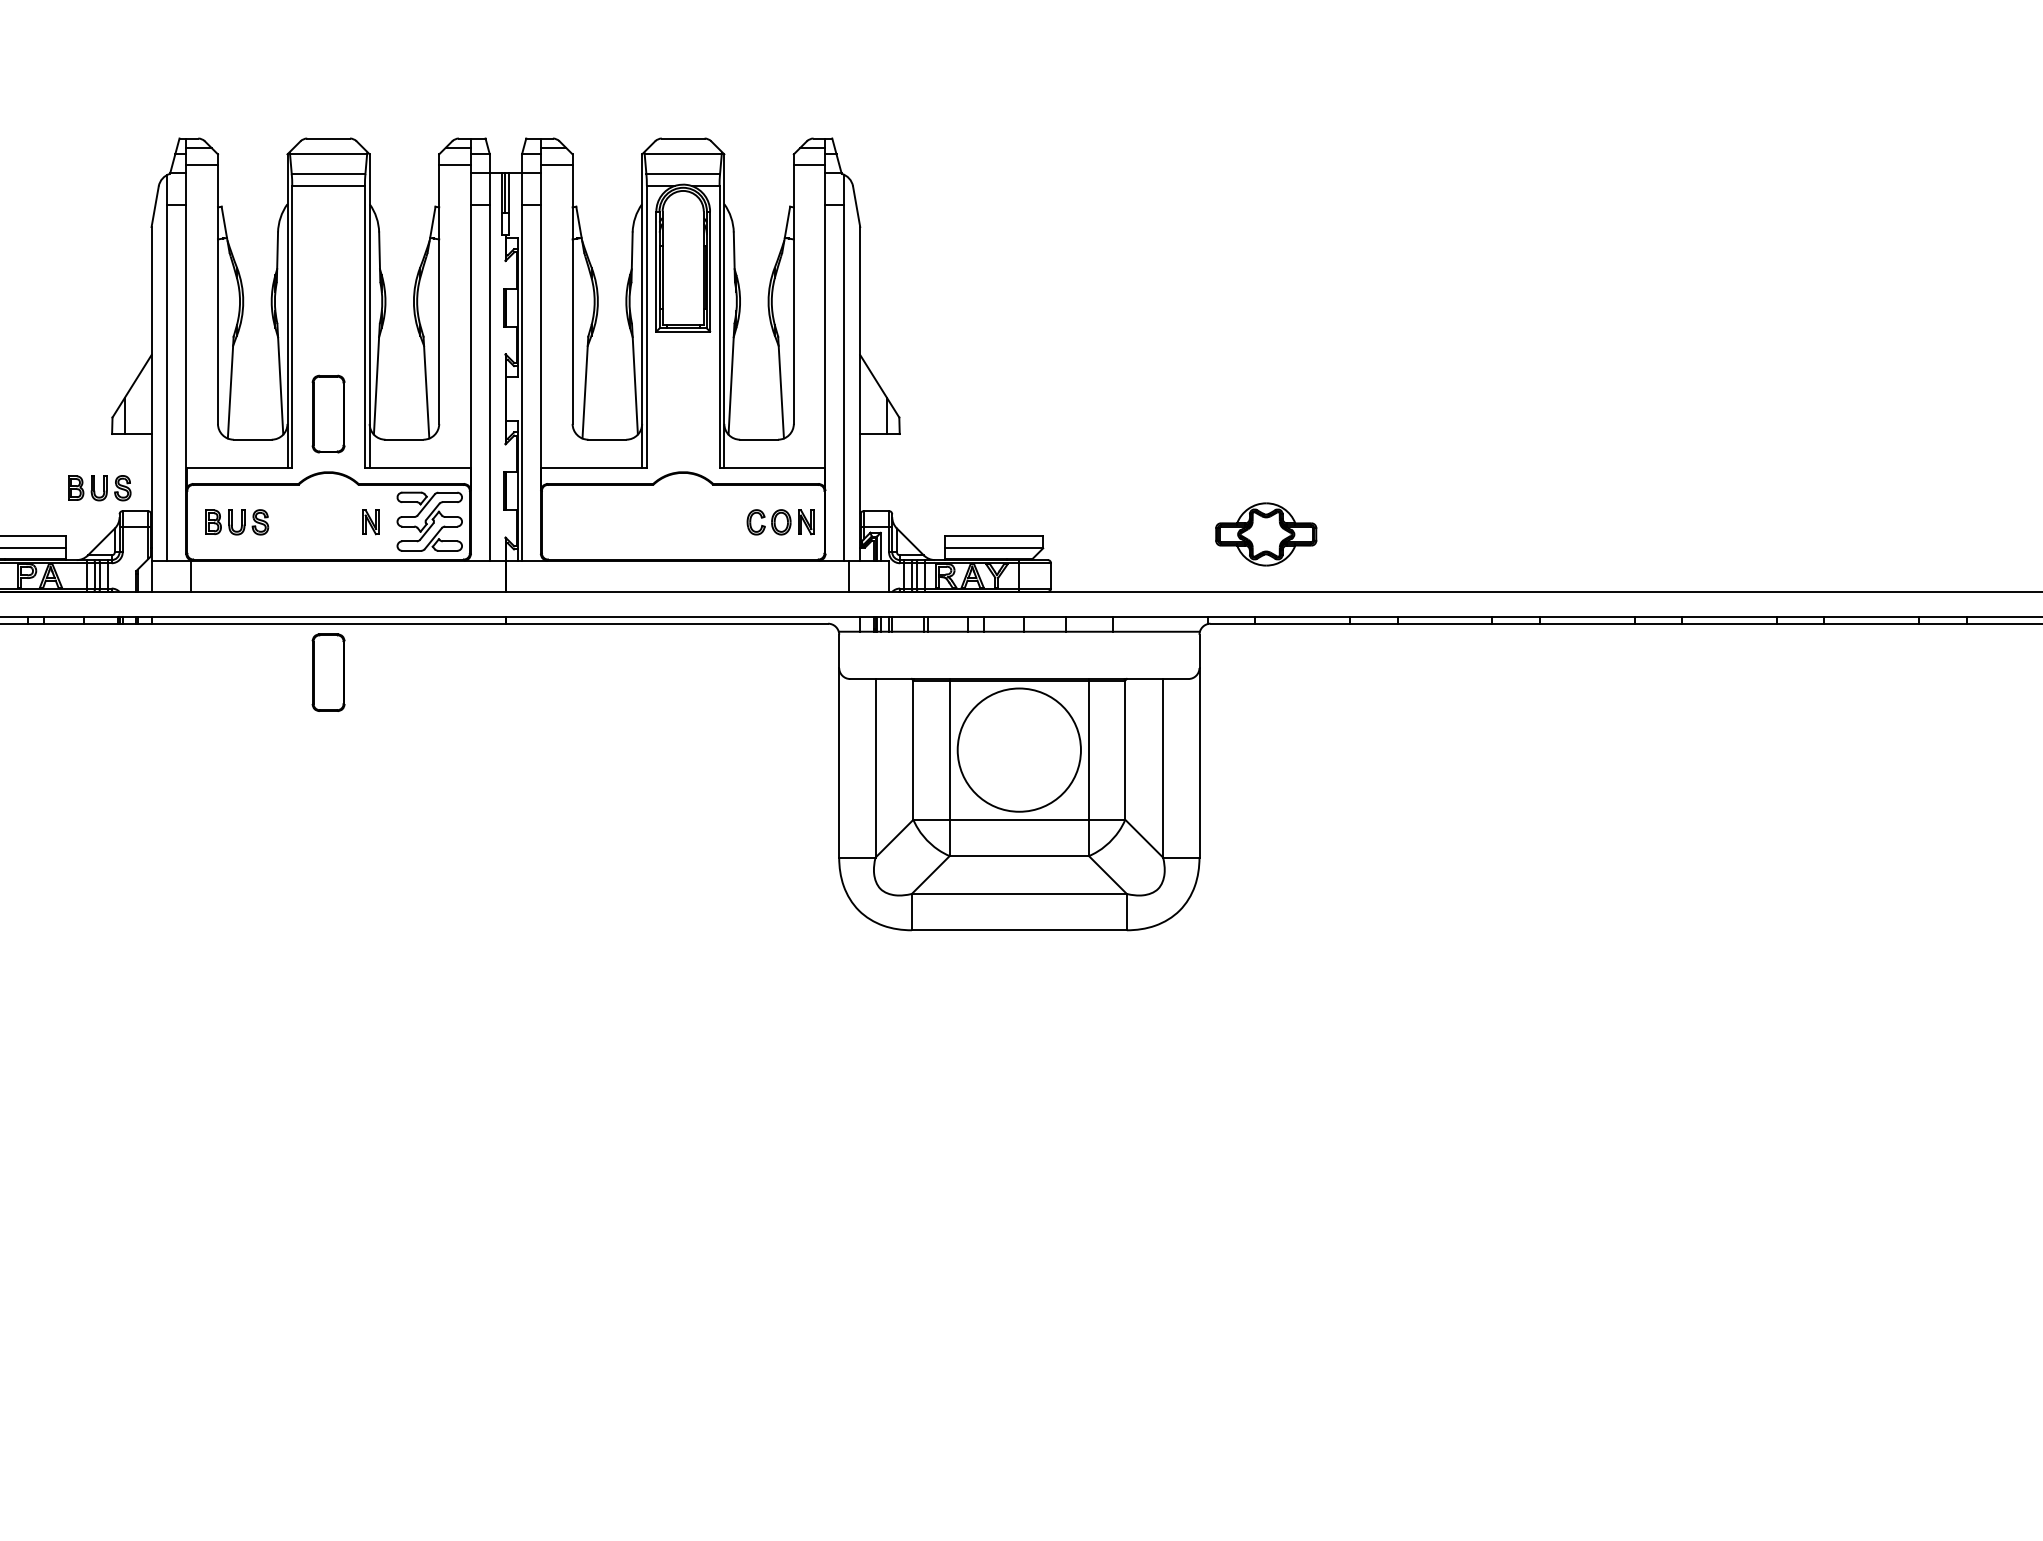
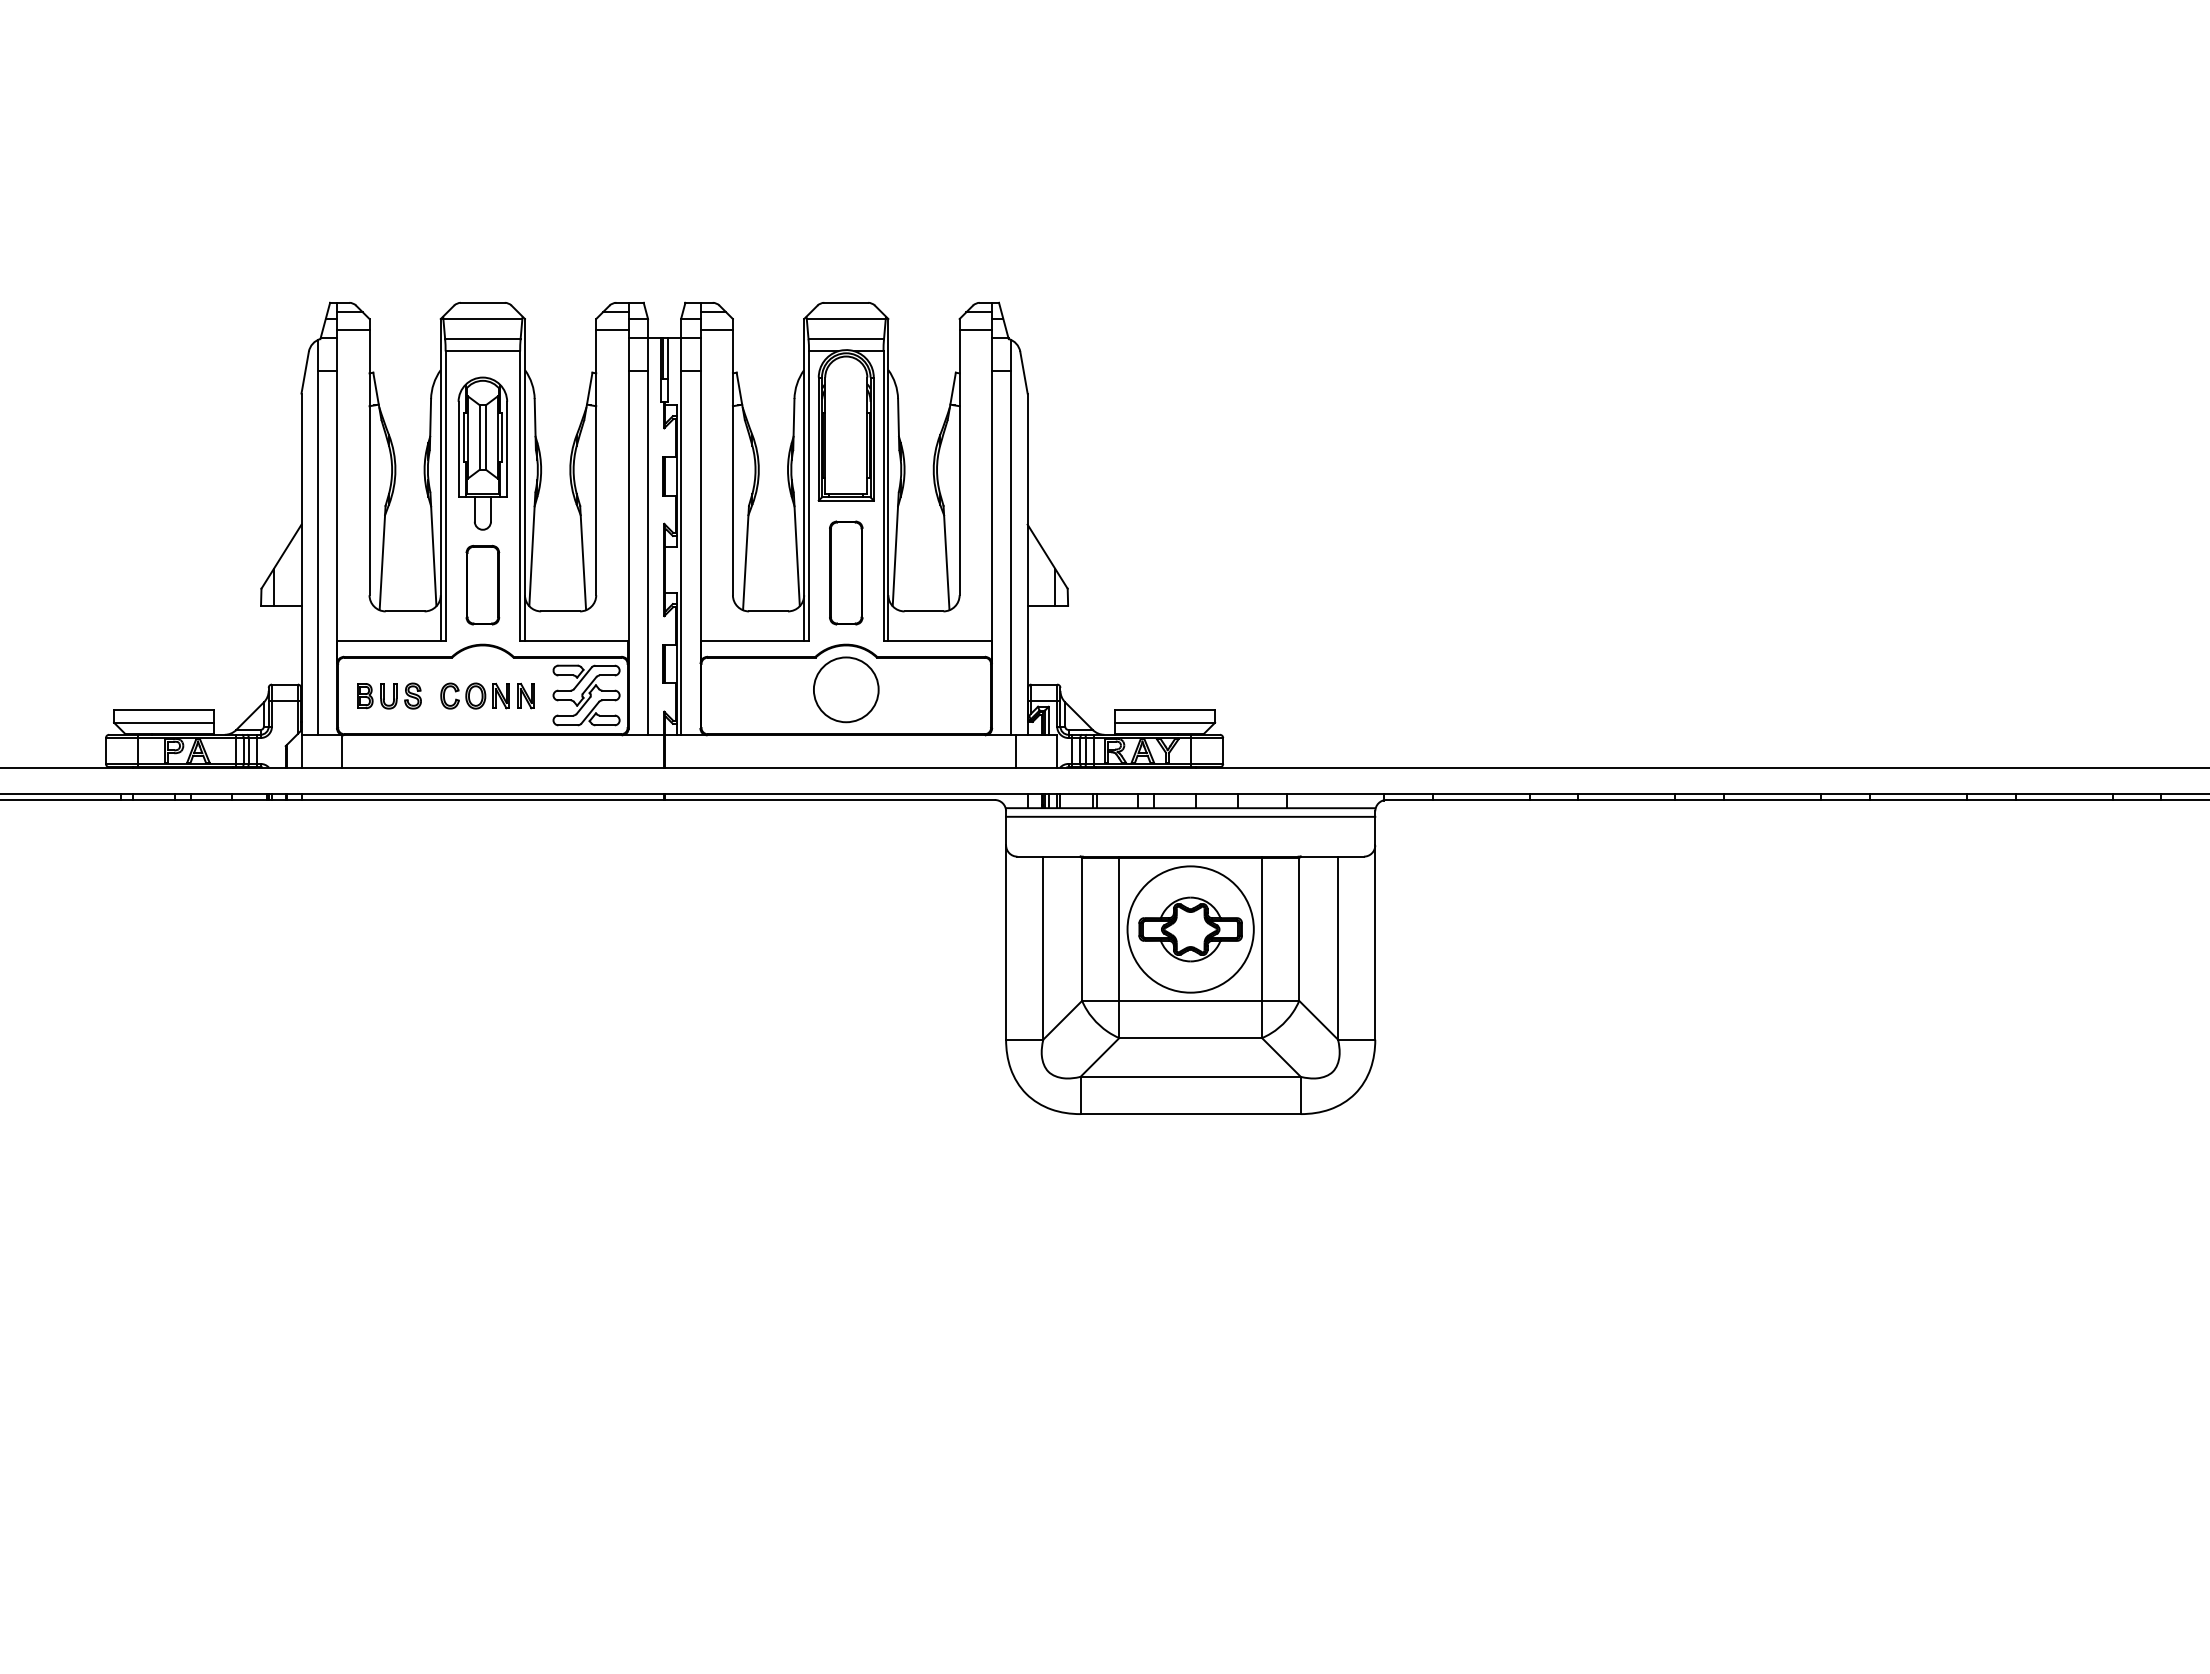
part: (328, 285) -> (482, 453), added
part: (683, 401) -> (846, 572), added
part: (99, 487) -> (248, 660), removed
circle: (683, 515) -> (846, 689), added
part: (780, 521) -> (474, 695), moved
part: (1266, 534) -> (1190, 929), moved
line: (1019, 639) -> (1190, 816), added
part: (328, 672) -> (482, 849), removed

